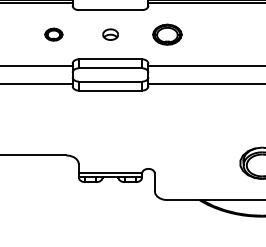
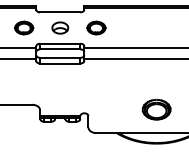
part: (54, 33) -> (24, 27), size x1.67
part: (110, 33) -> (60, 27), size x1.67

